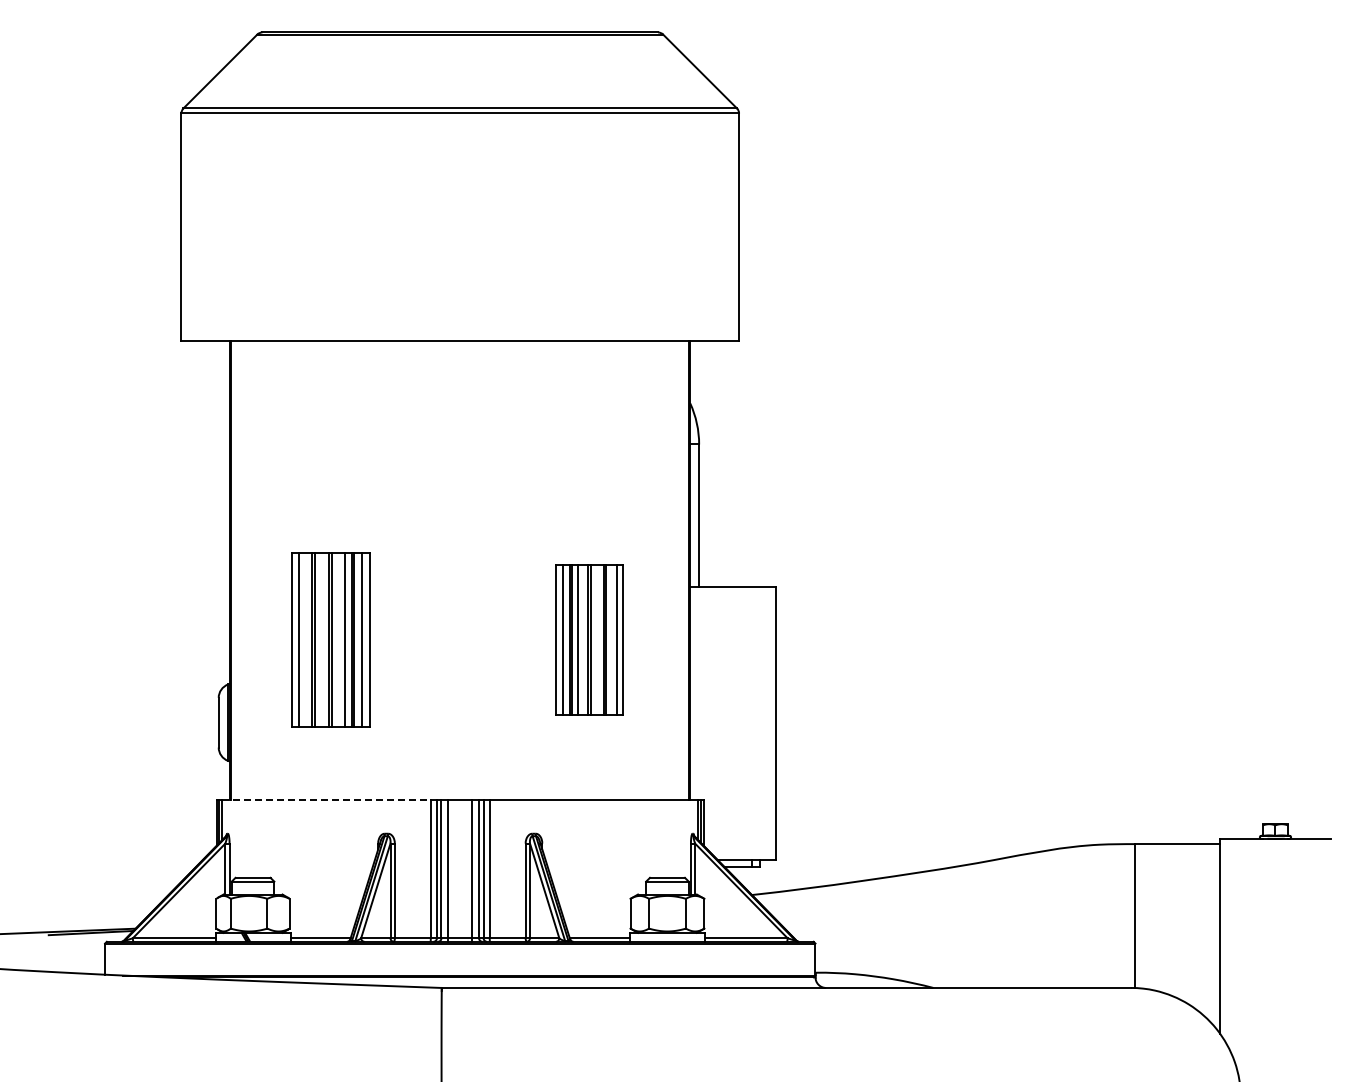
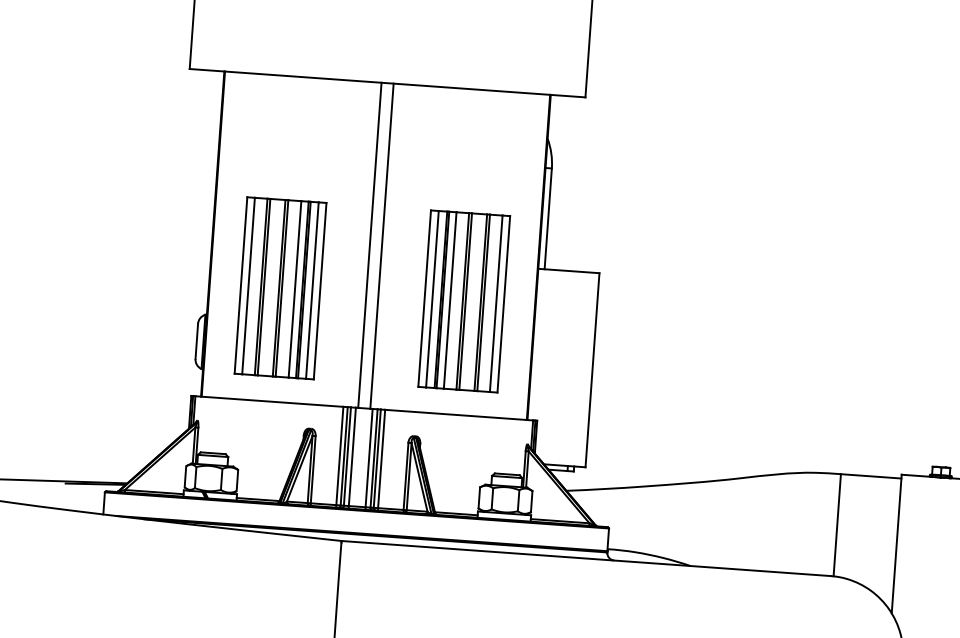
line: (451, 570) -> (369, 245), added
line: (468, 570) -> (381, 246), added
part: (330, 639) -> (280, 288), size x1.43
part: (589, 639) -> (464, 301), size x1.67
line: (327, 799) -> (270, 401), dashed -> solid

